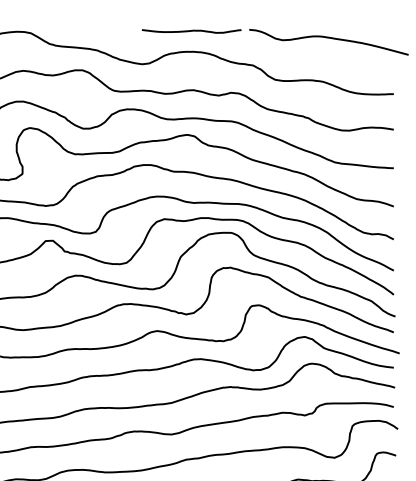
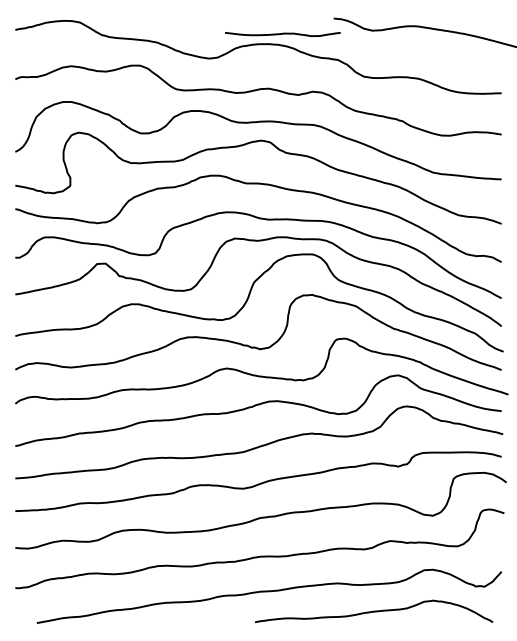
curve: (191, 31) -> (282, 34), moved

